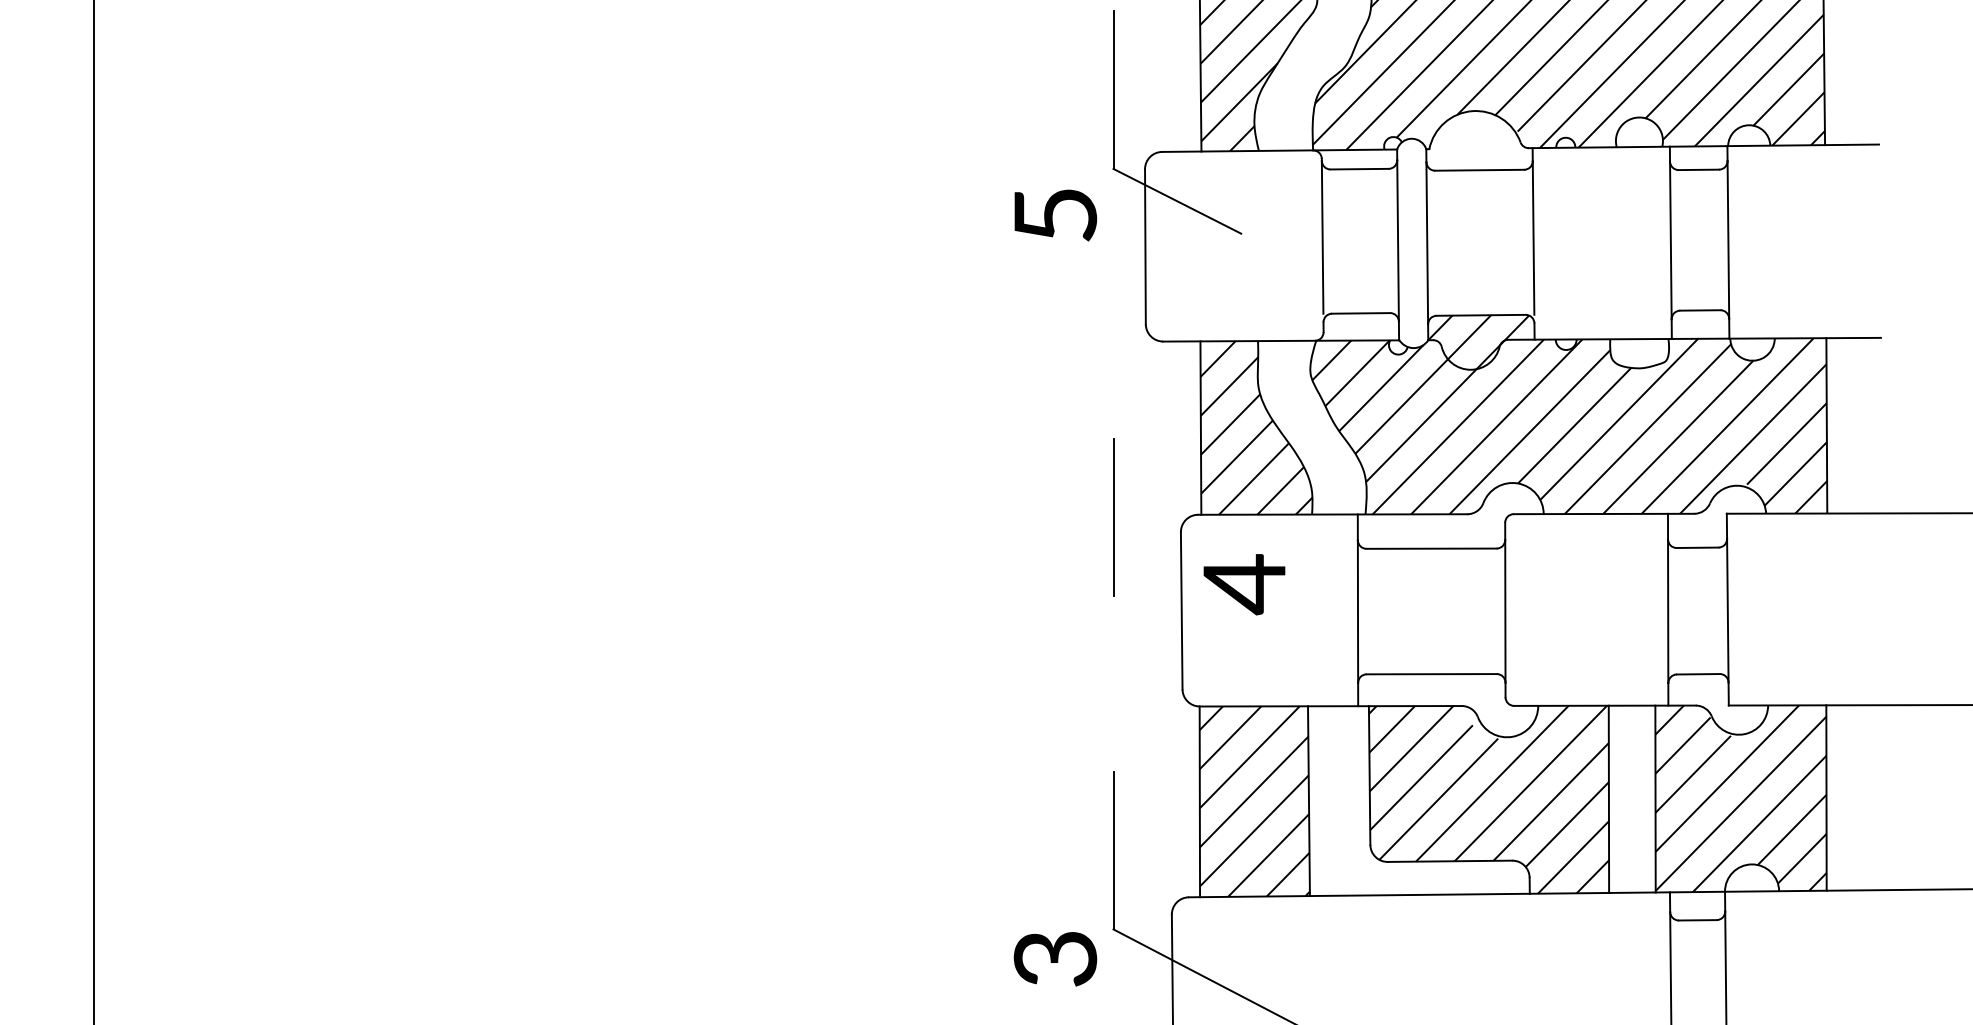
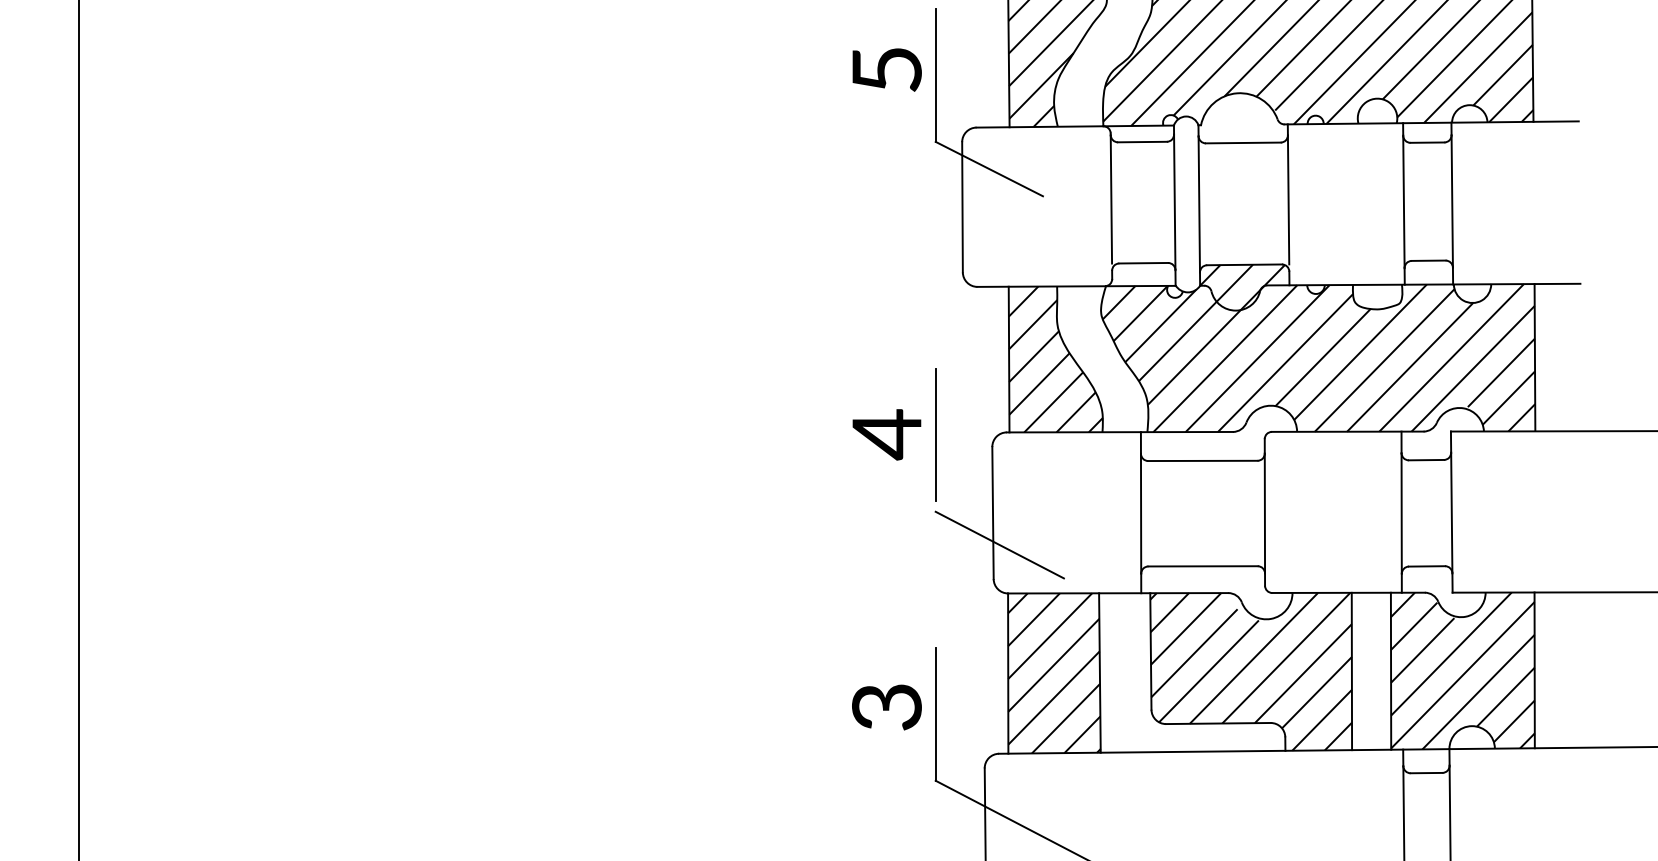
text: (1055, 215) -> (886, 70), moved
text: (1244, 584) -> (886, 434), moved
line: (1189, 648) -> (999, 544), added
text: (1055, 959) -> (886, 707), moved

